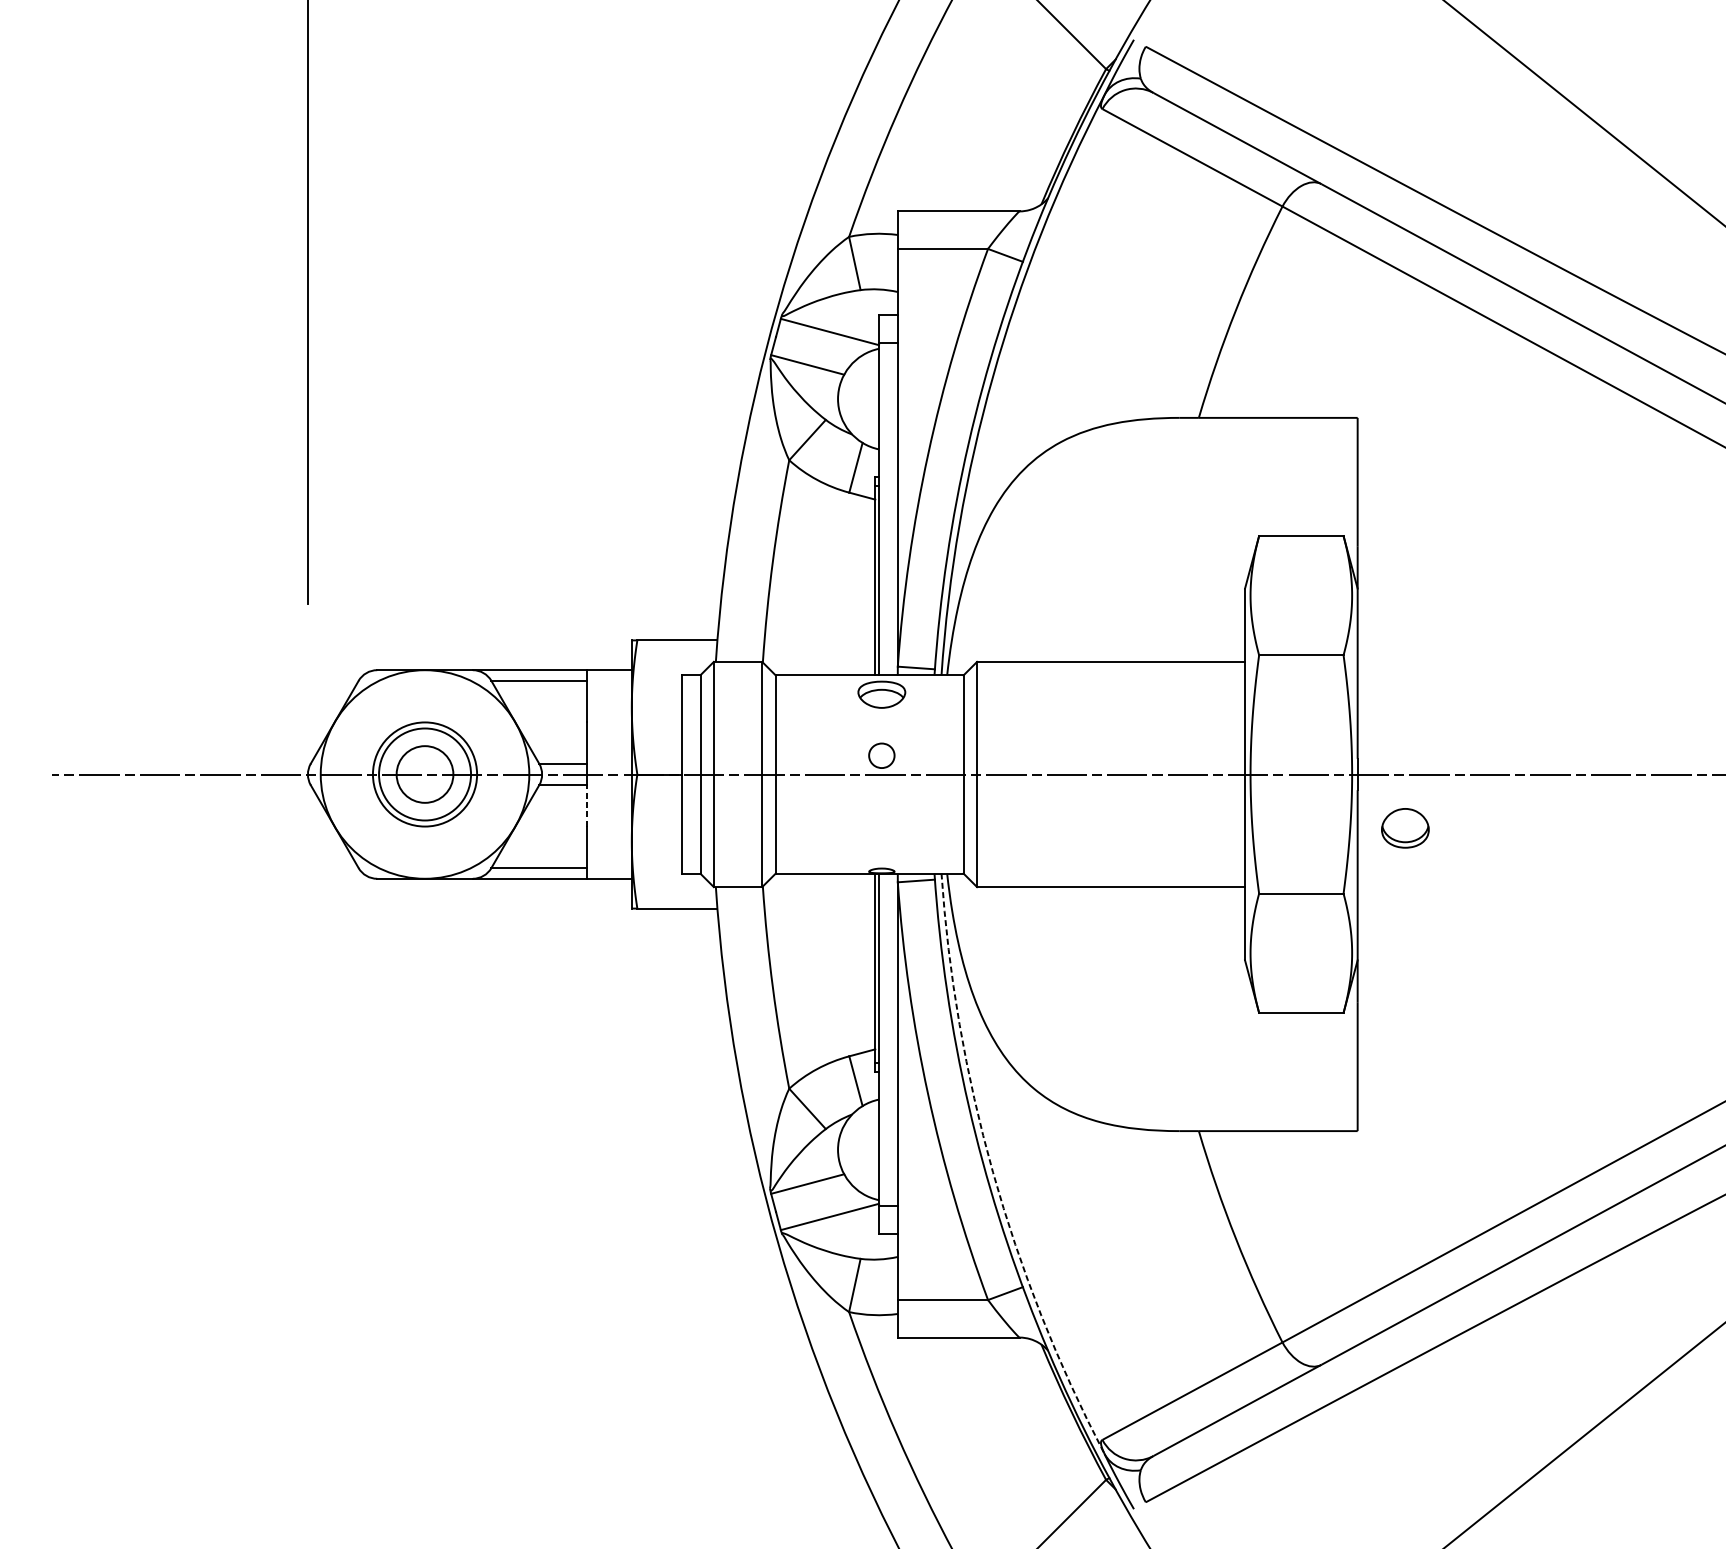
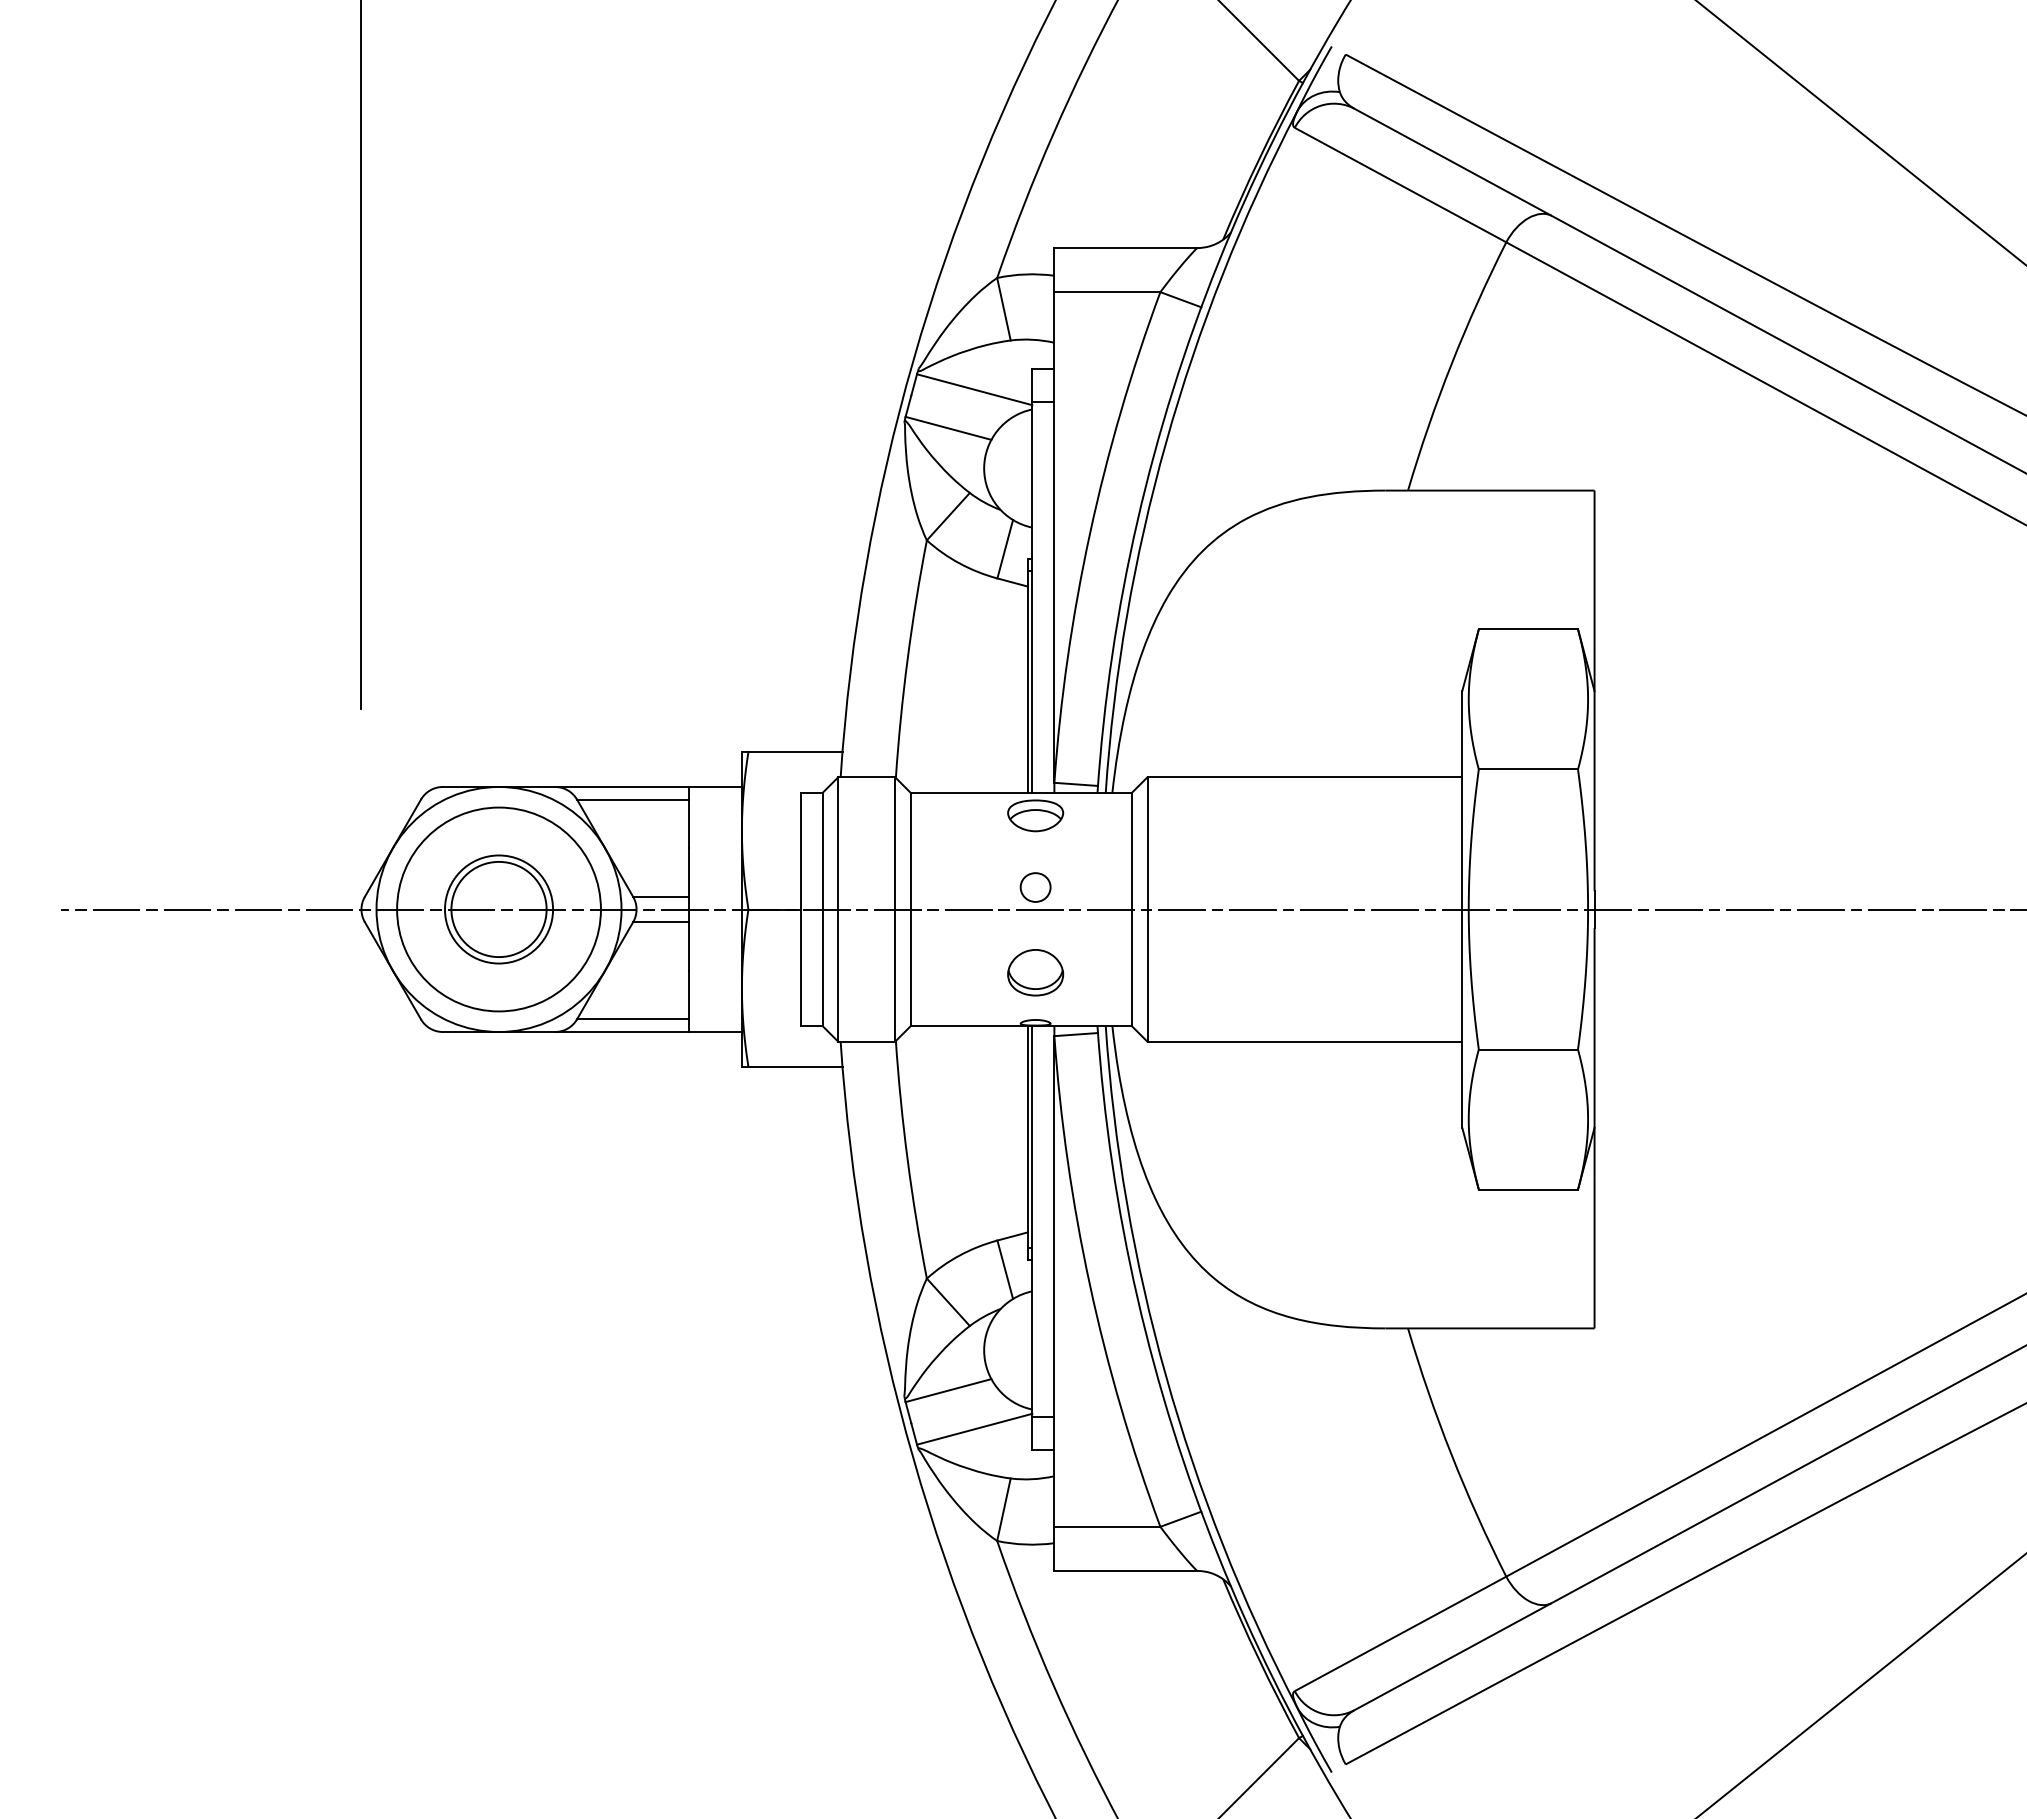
circle: (424, 774) -> (498, 909), size x1.43
circle: (424, 774) -> (498, 909), size x1.67
line: (587, 805) -> (689, 945), dashed -> solid
part: (1405, 828) -> (1035, 972), moved
arc: (993, 1172) -> (1166, 1376), dashed -> solid

